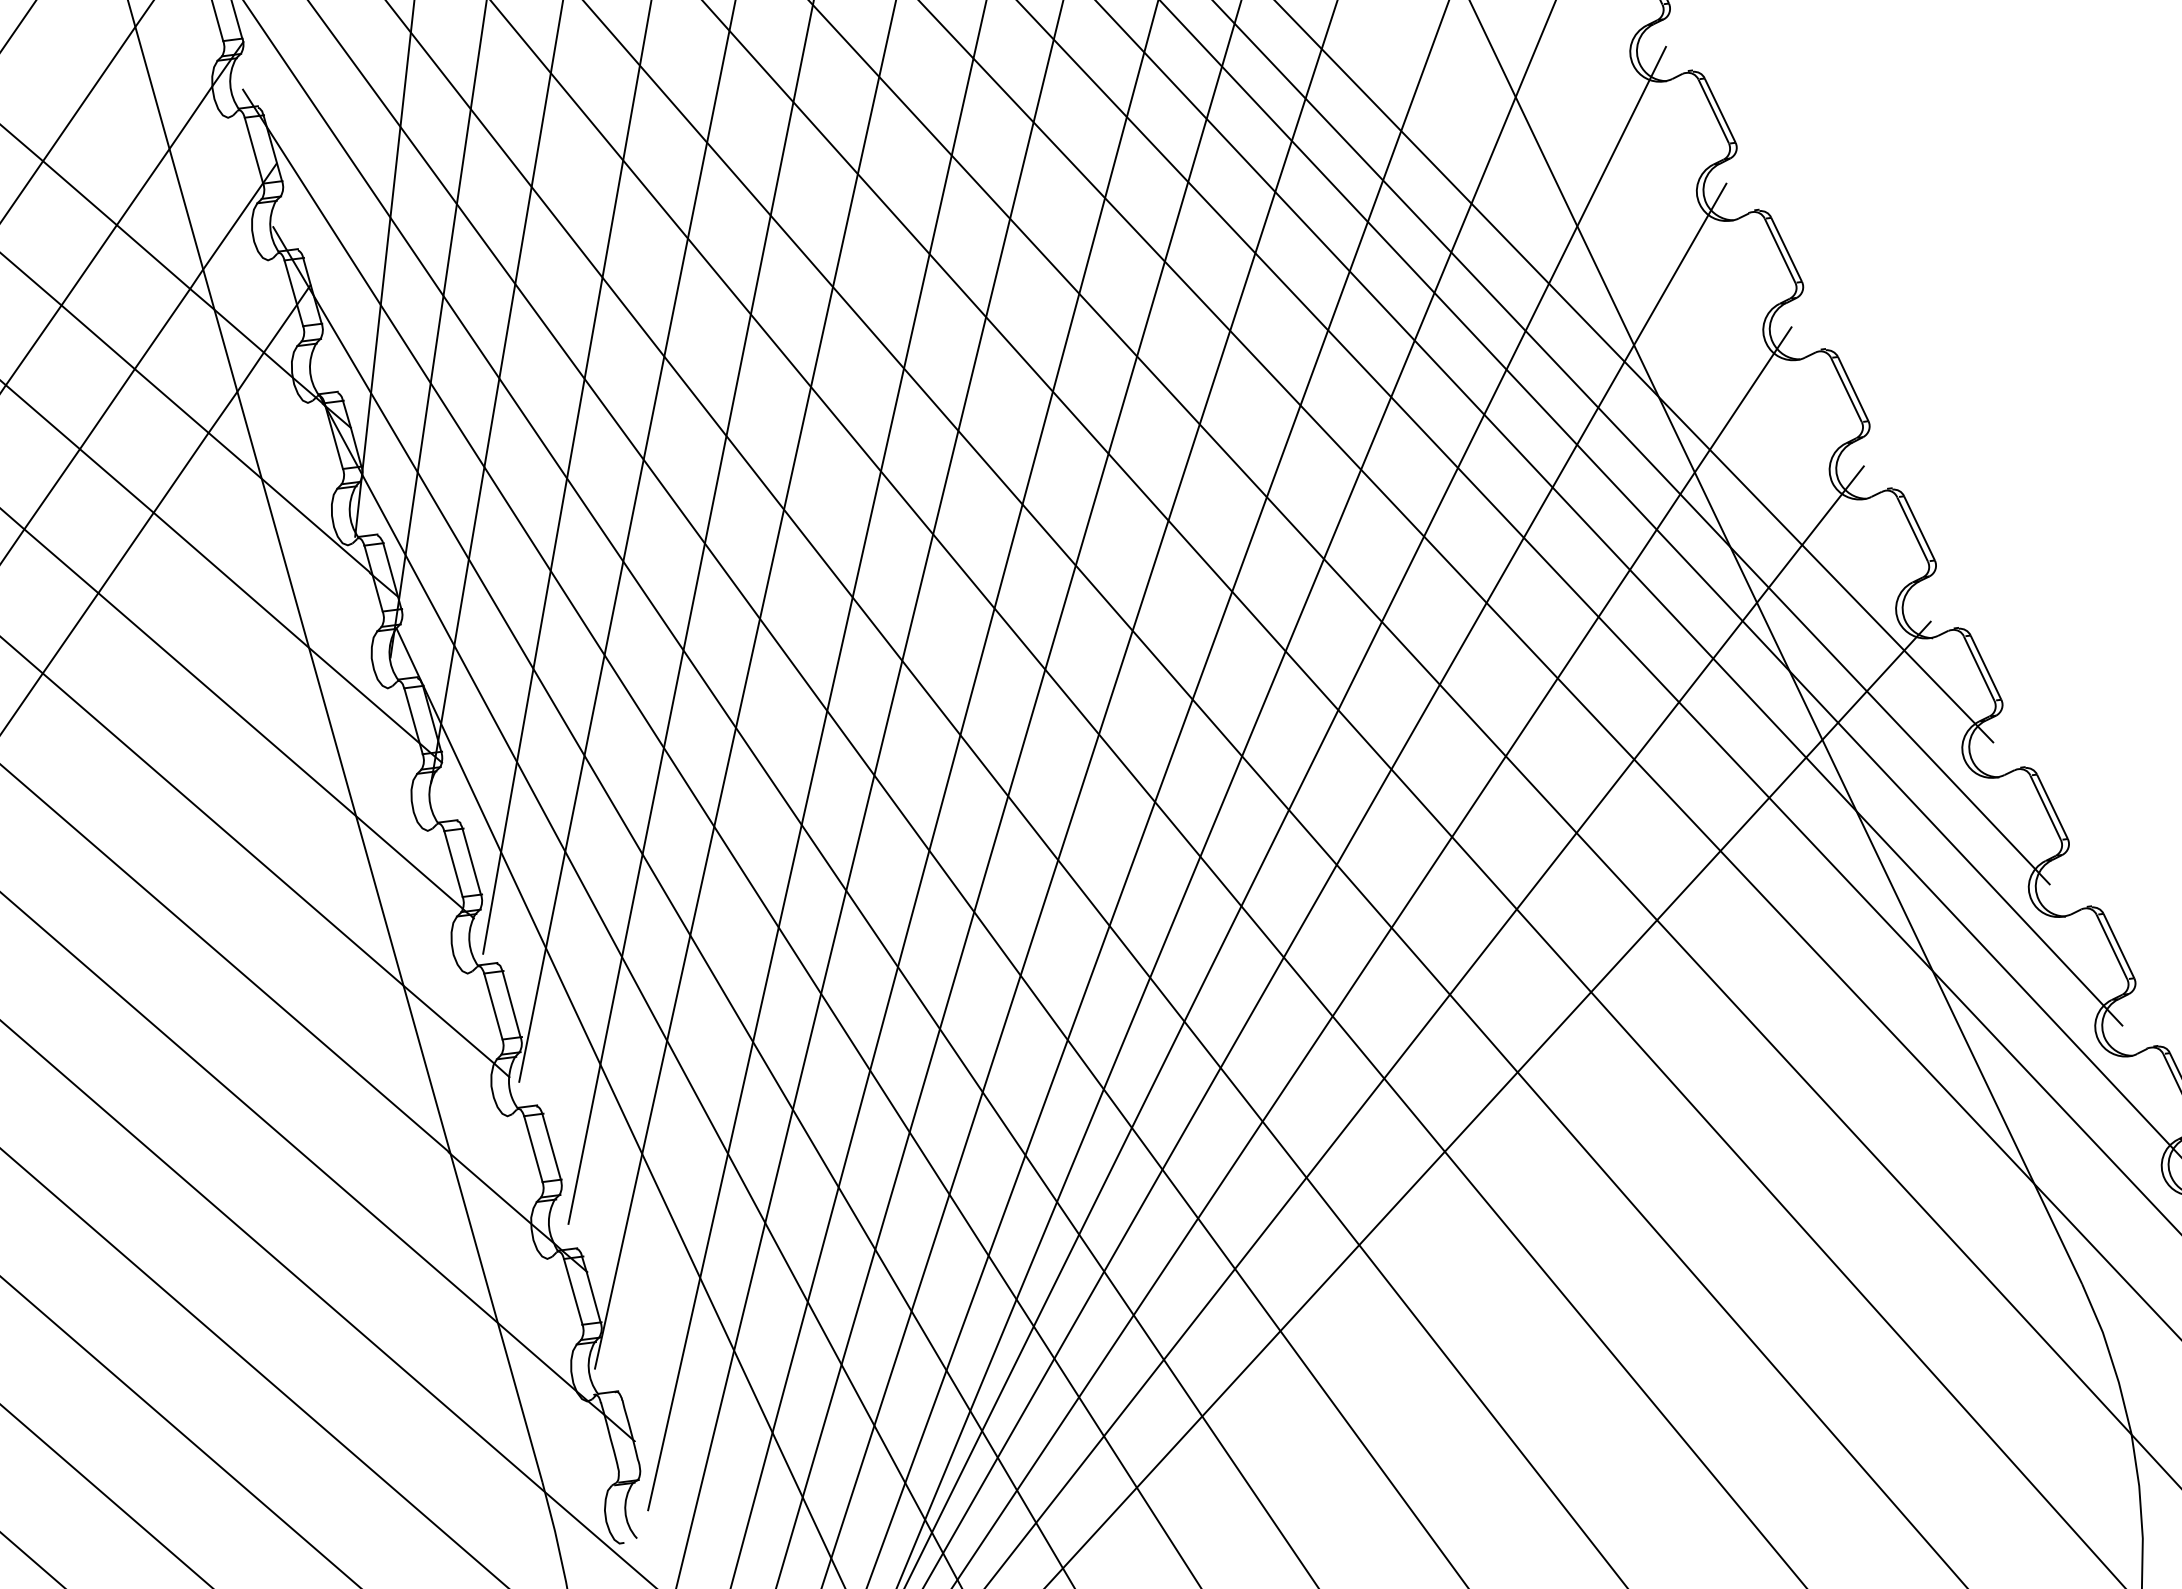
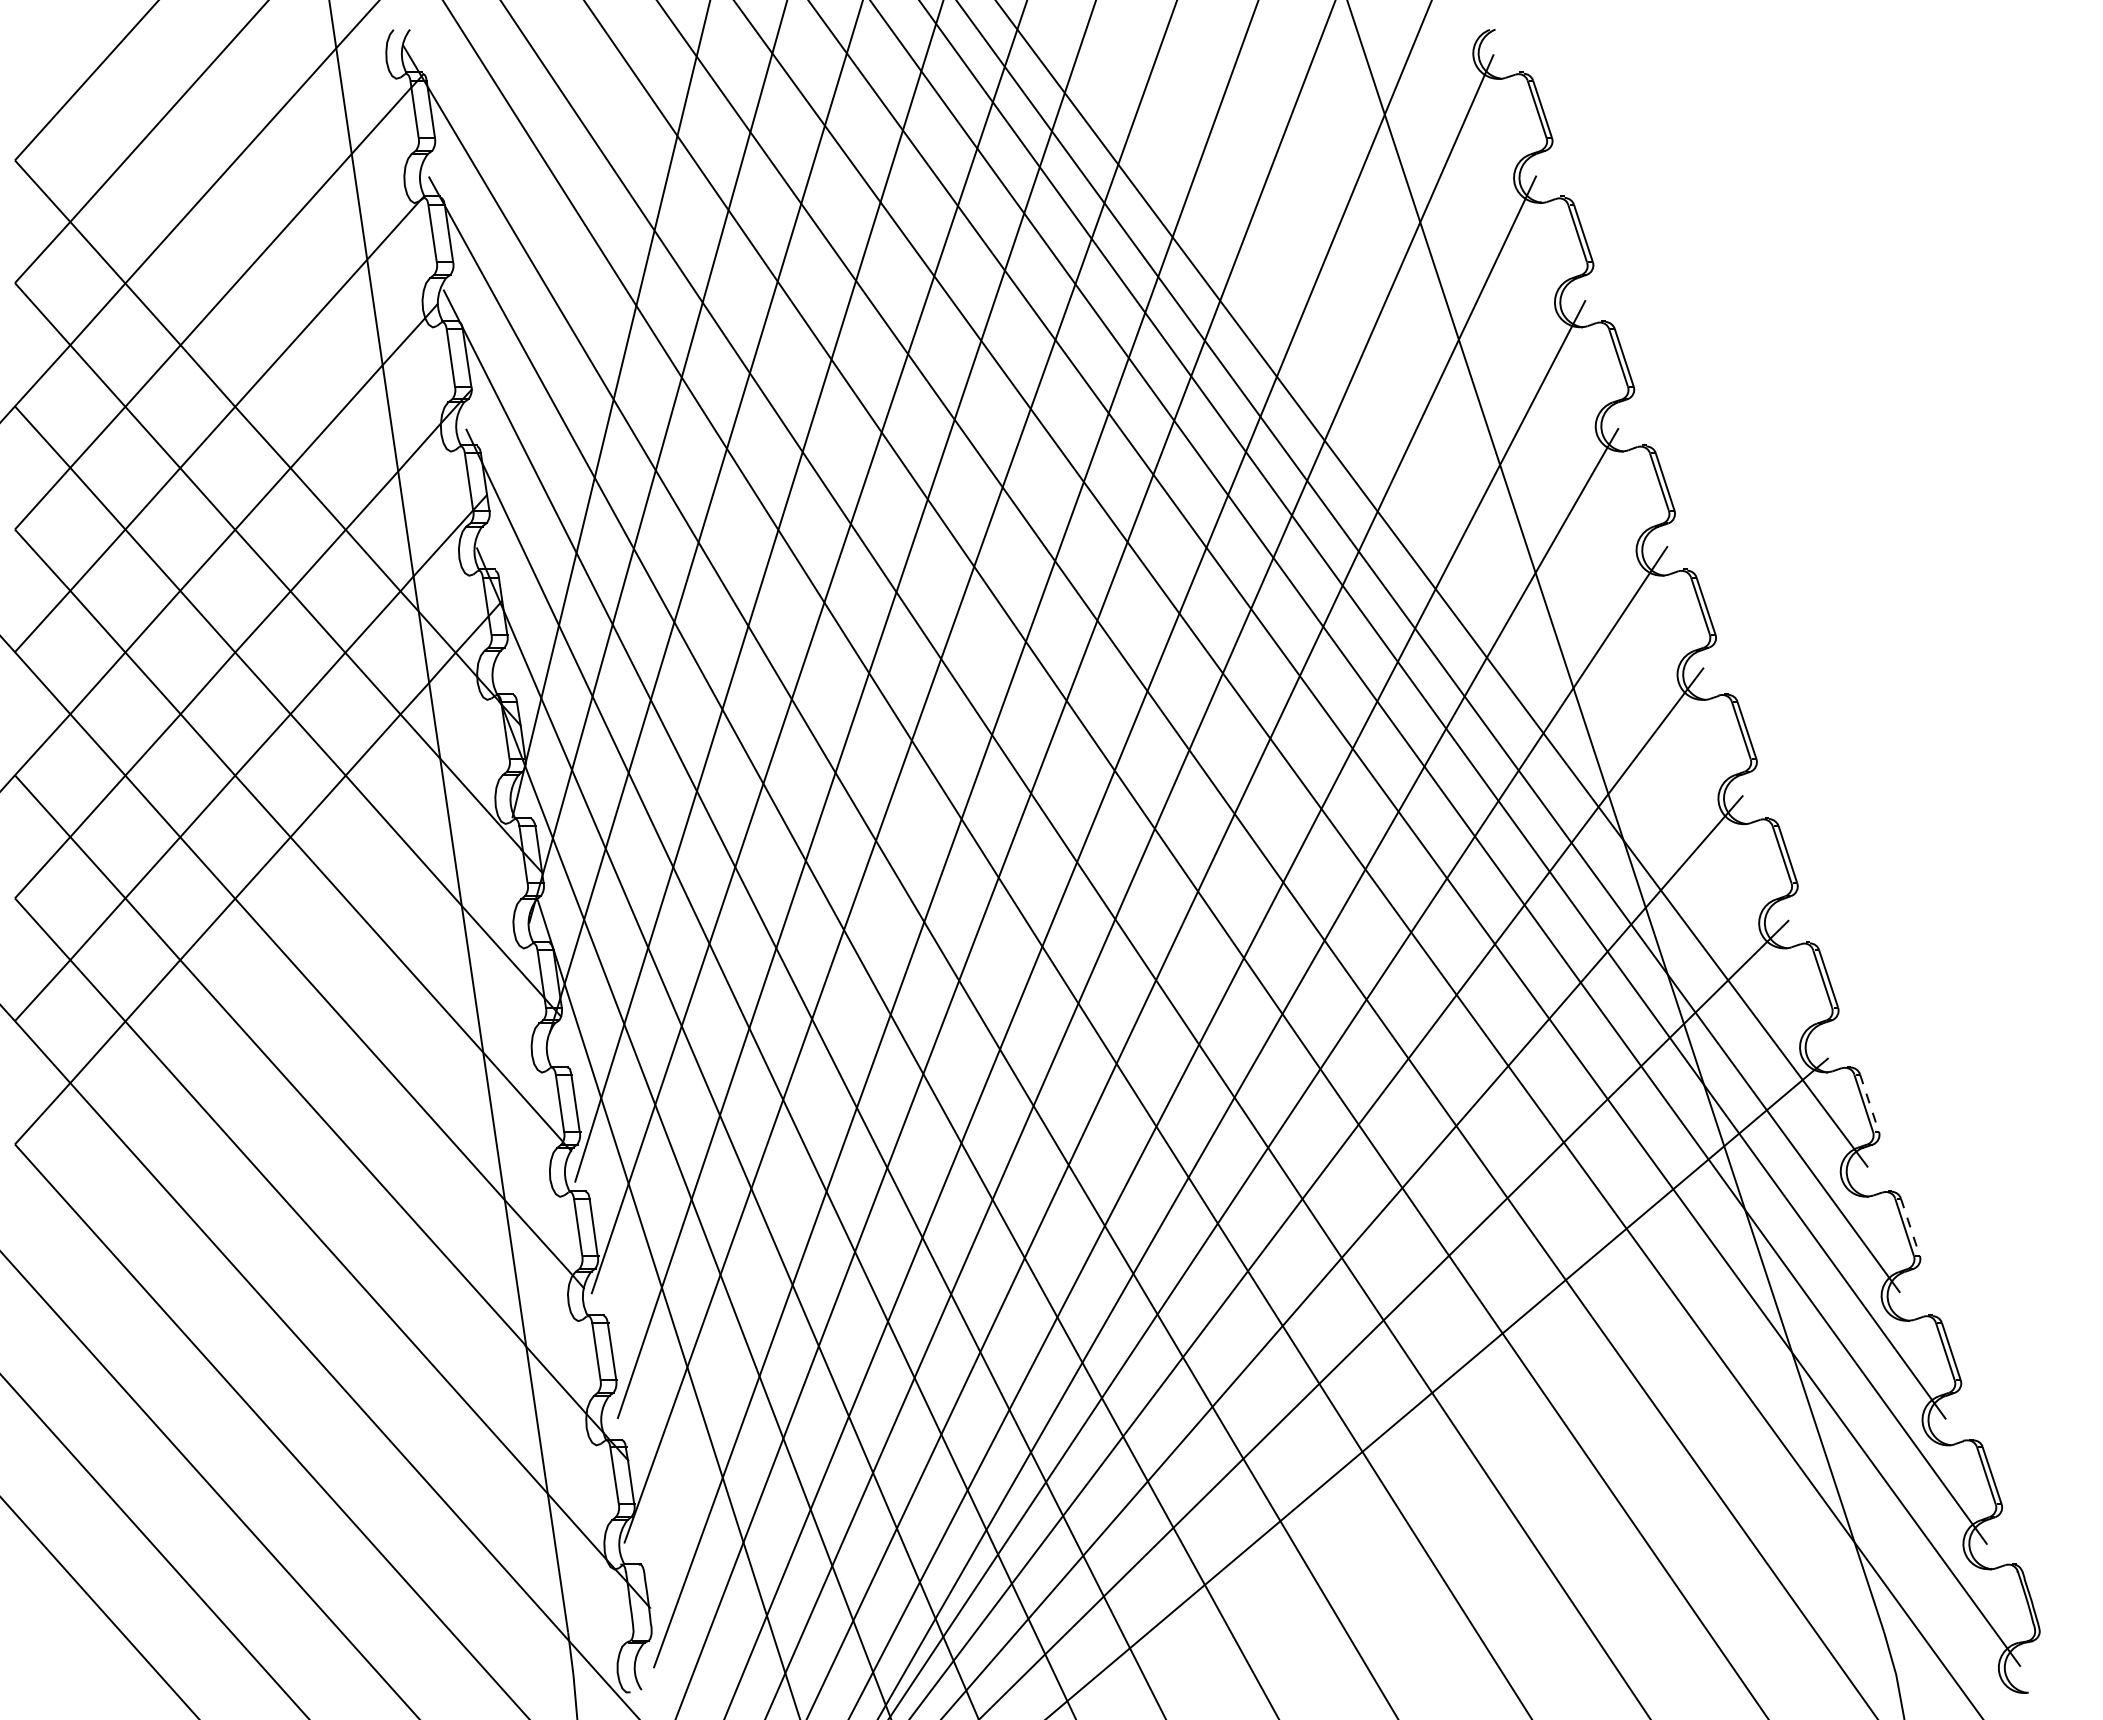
line: (1986, 668) -> (1869, 1103), solid -> dashed
line: (2052, 807) -> (1910, 1227), solid -> dashed

